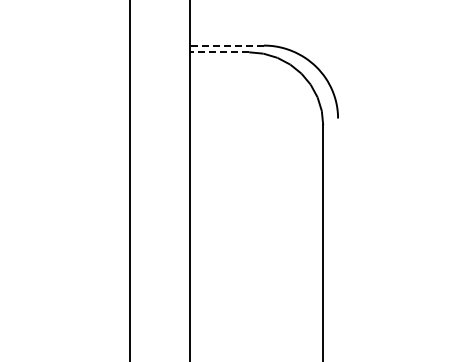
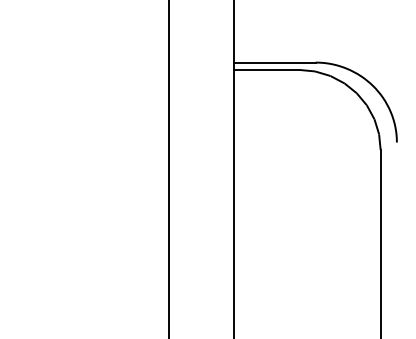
line: (226, 45) -> (274, 62), dashed -> solid
line: (219, 52) -> (266, 70), dashed -> solid

